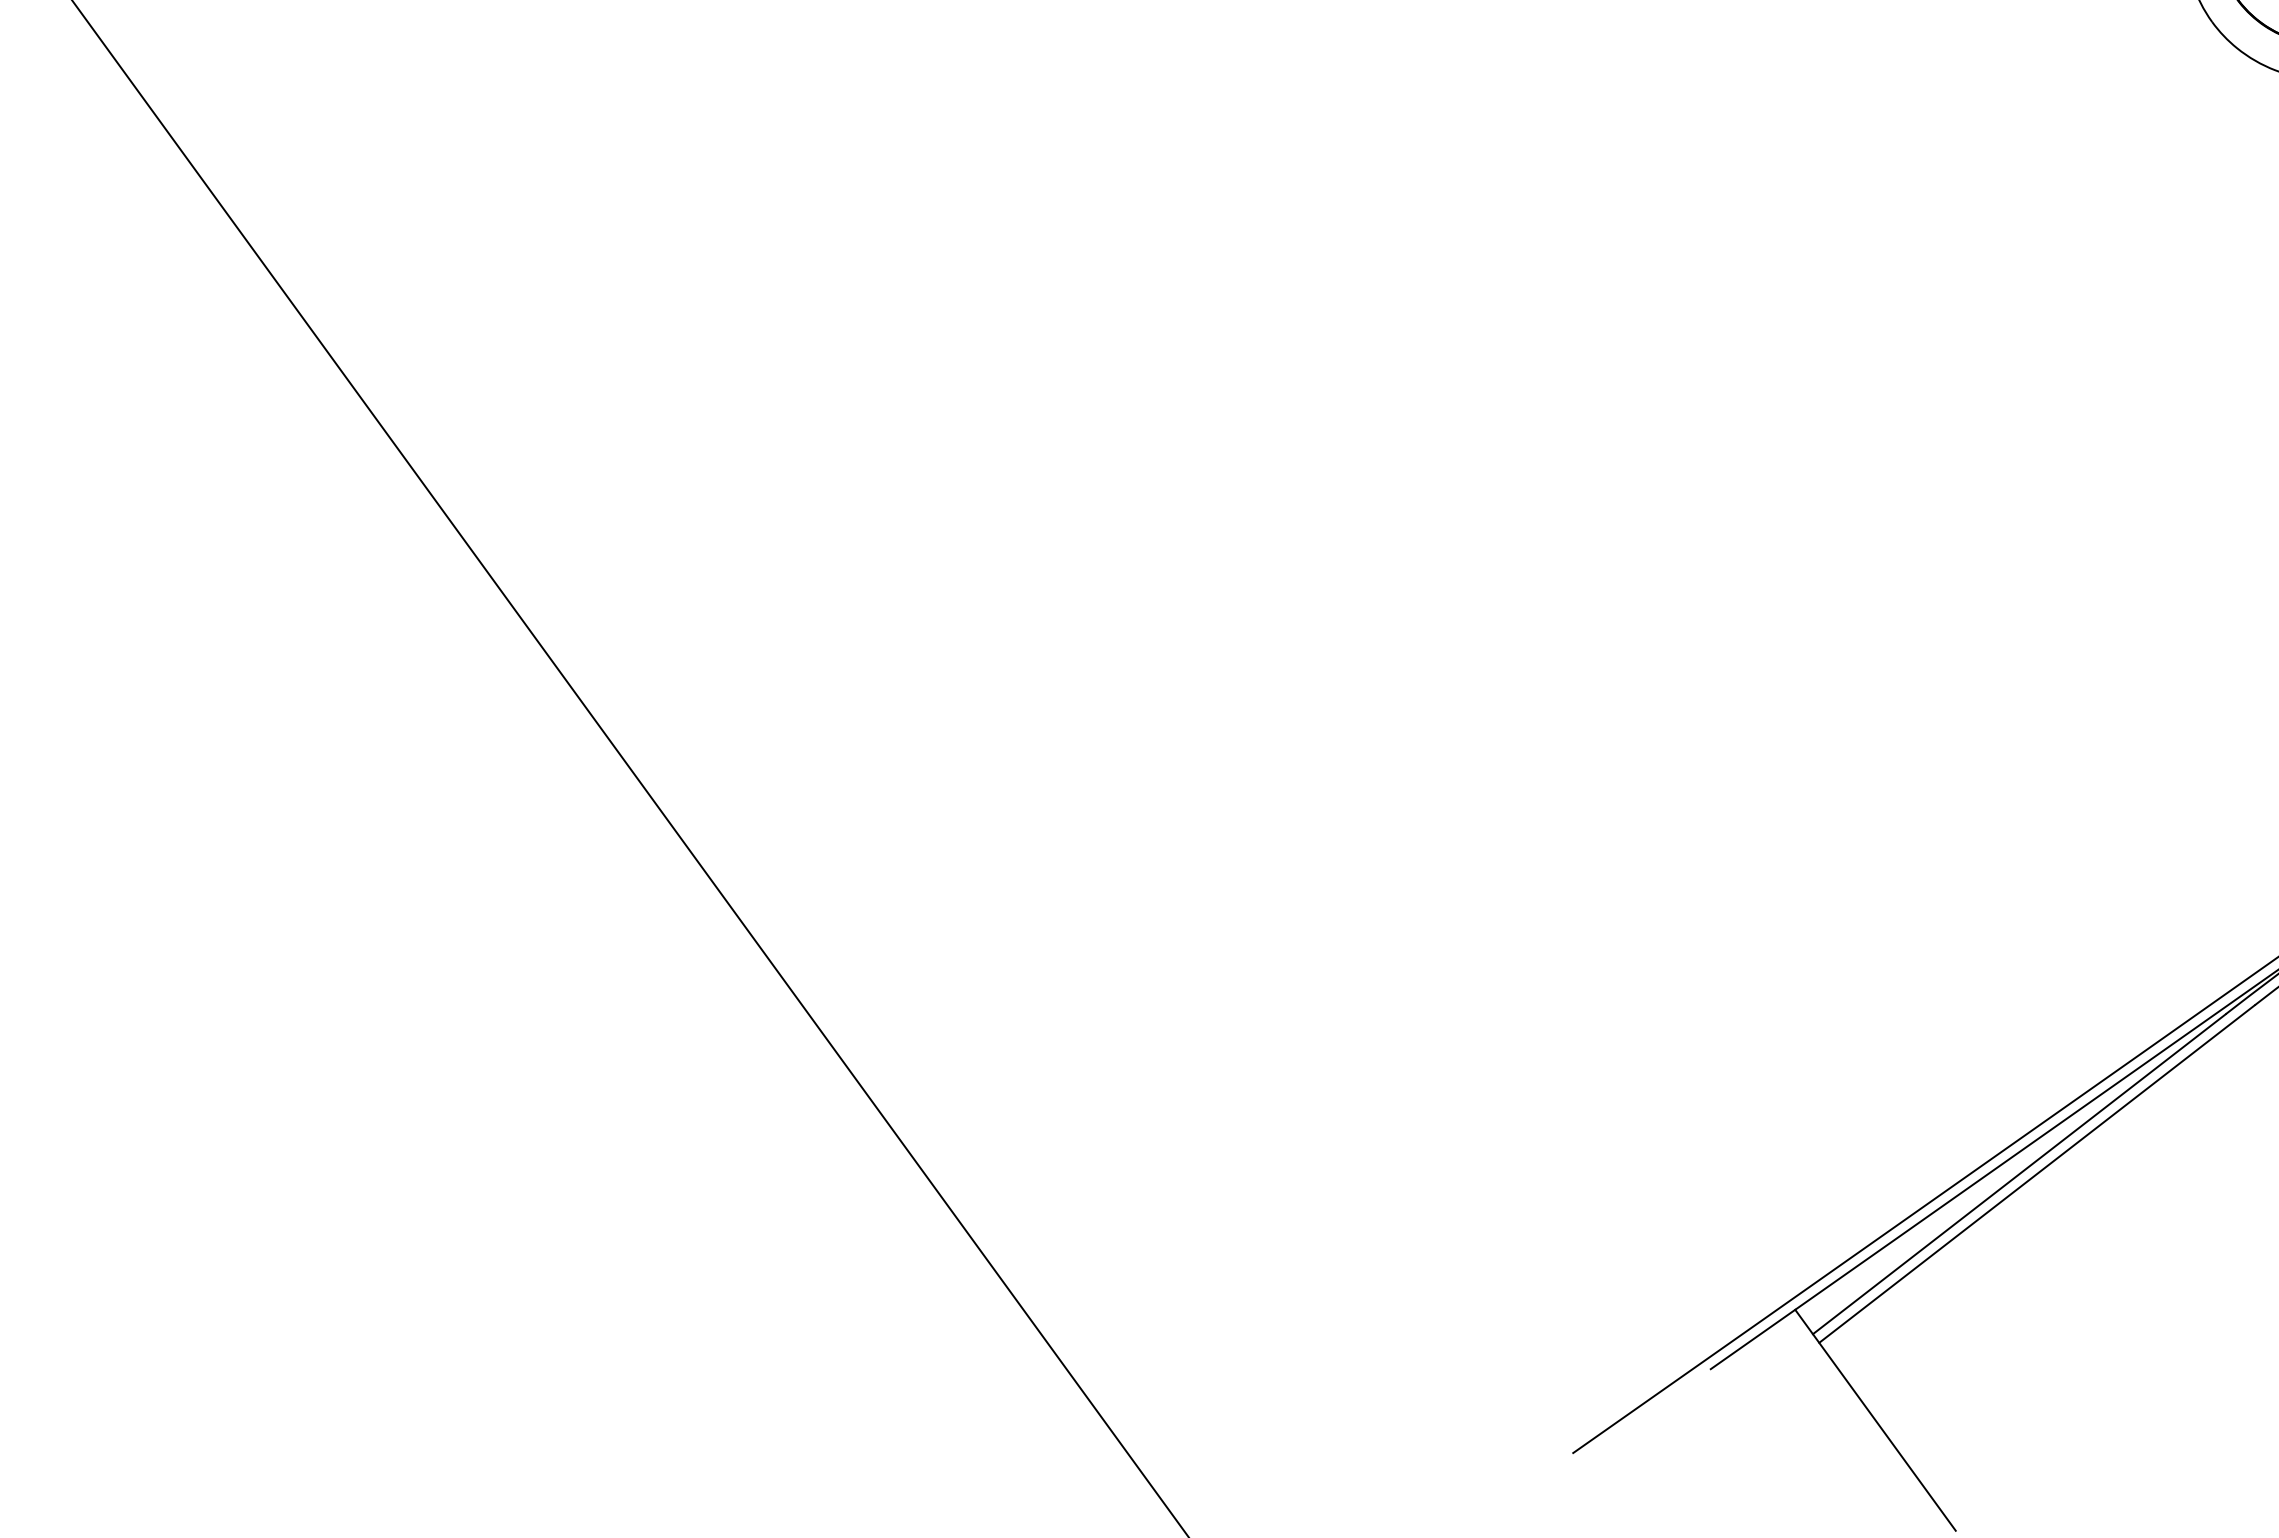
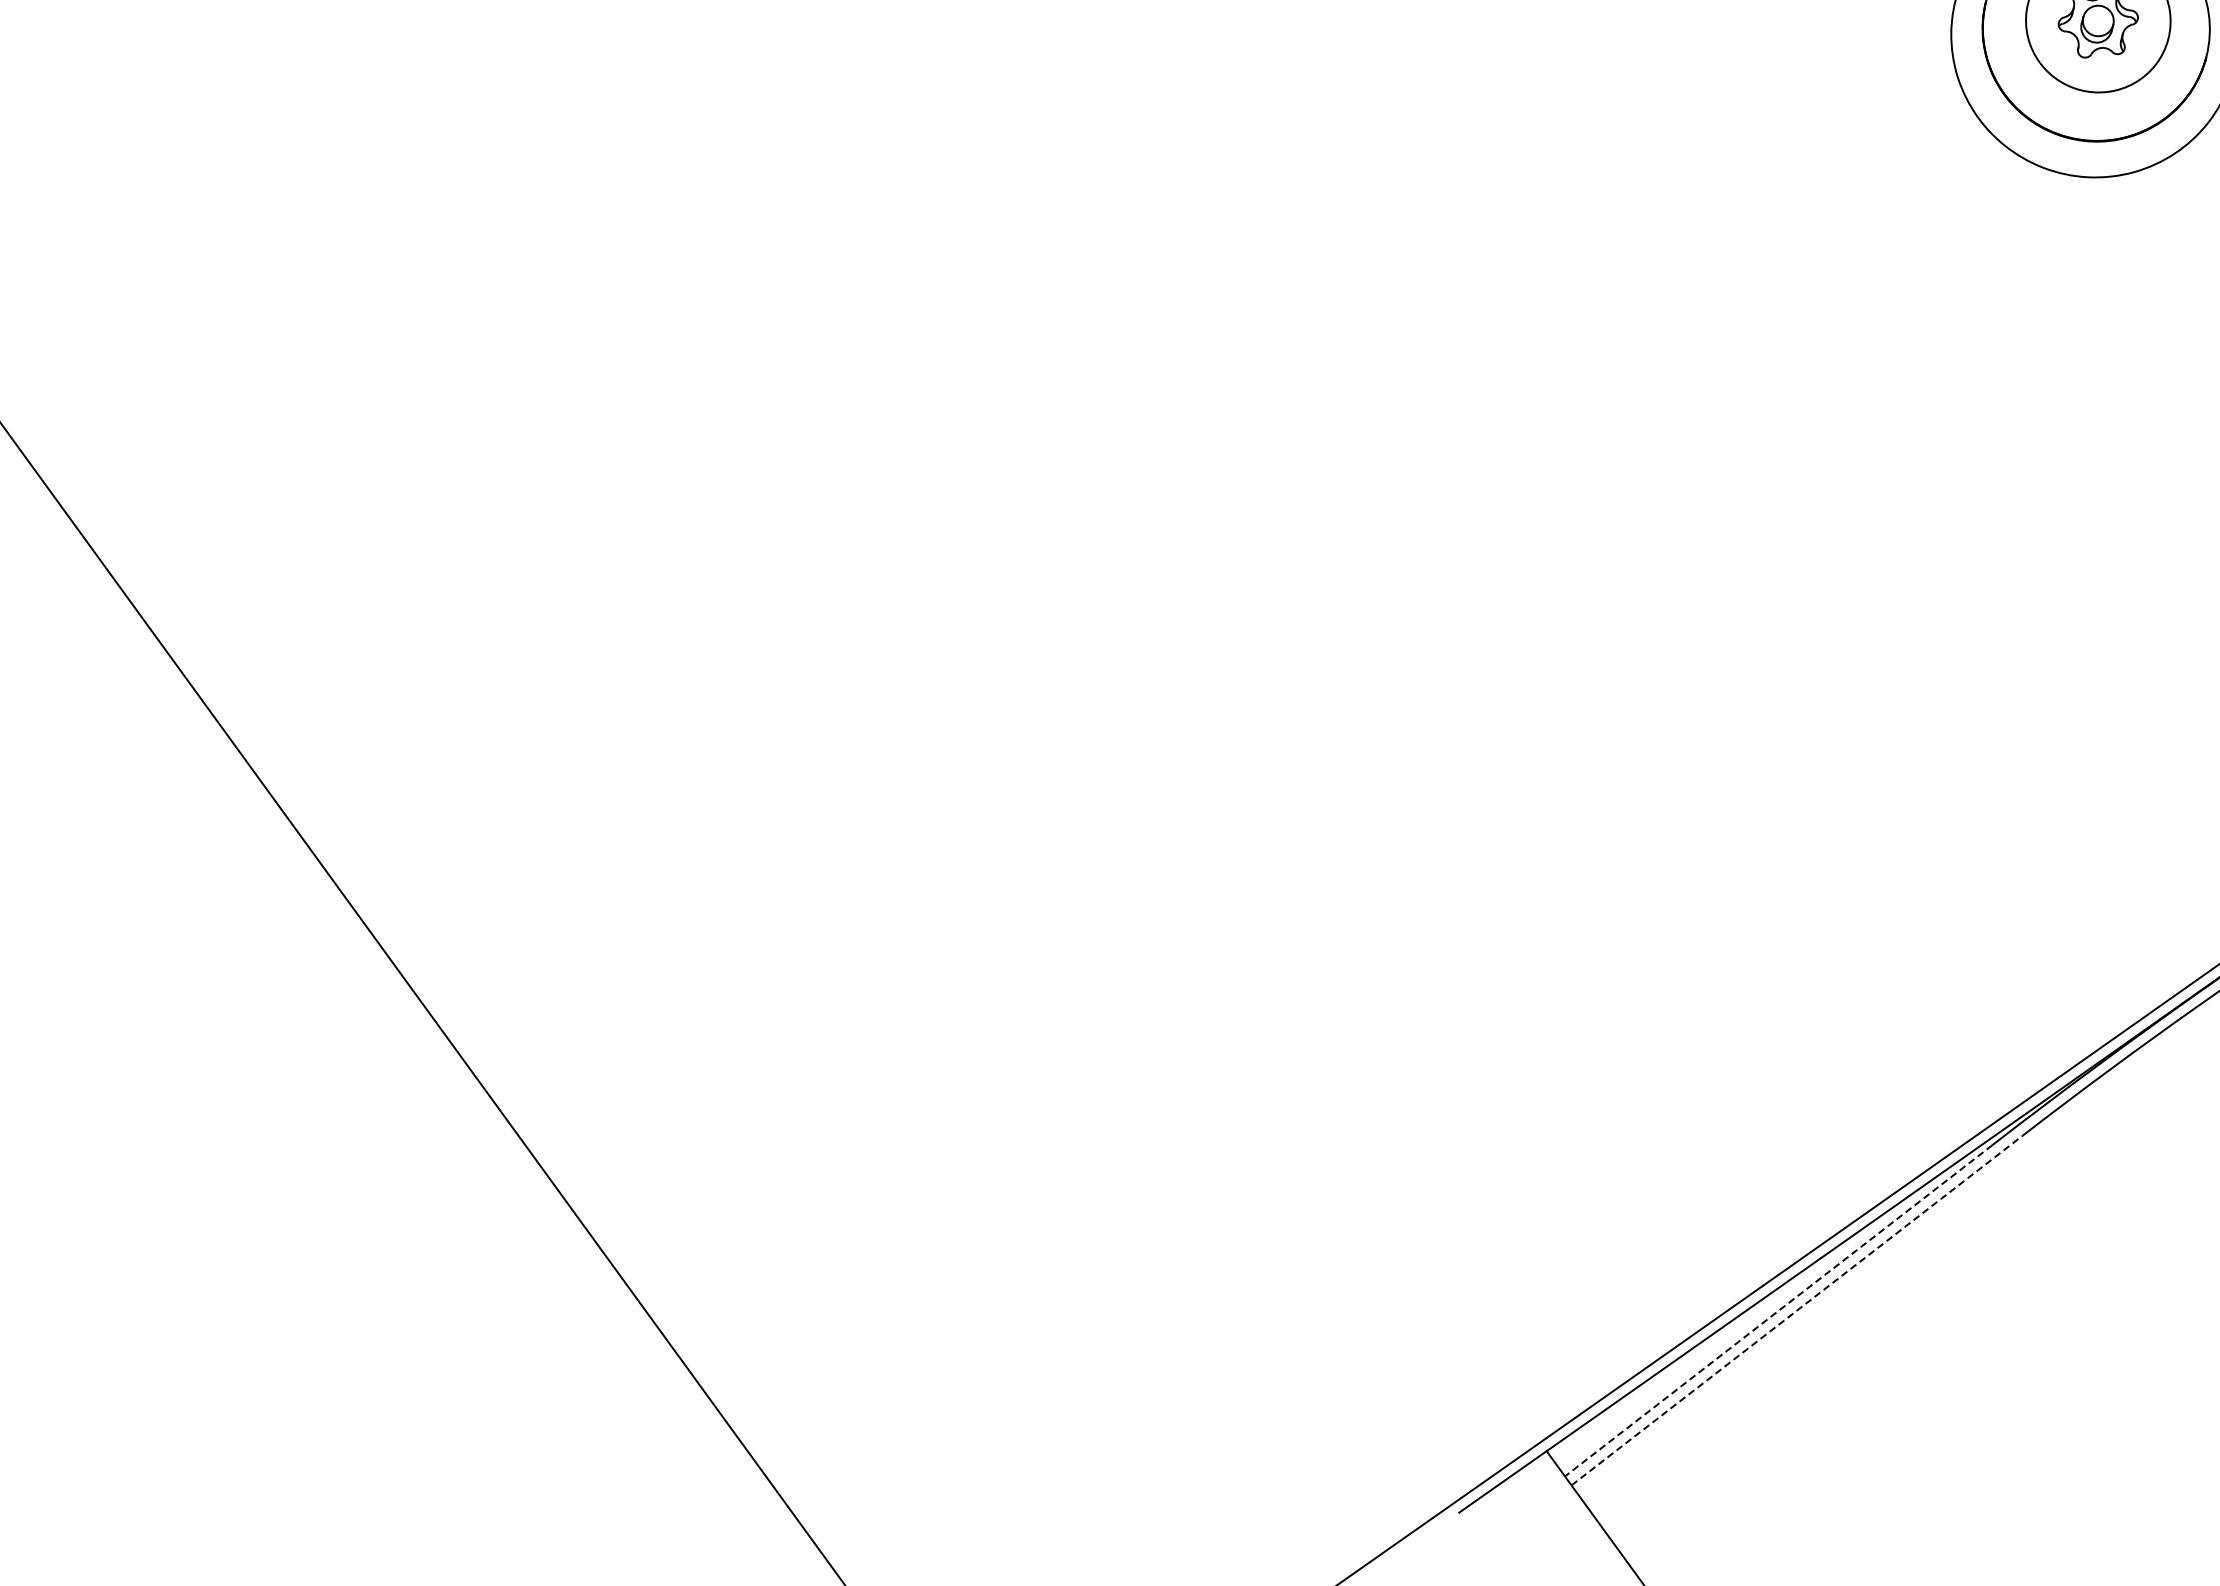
line: (2019, 1174) -> (1778, 1311), solid -> dashed
line: (2037, 1174) -> (1797, 1311), solid -> dashed

